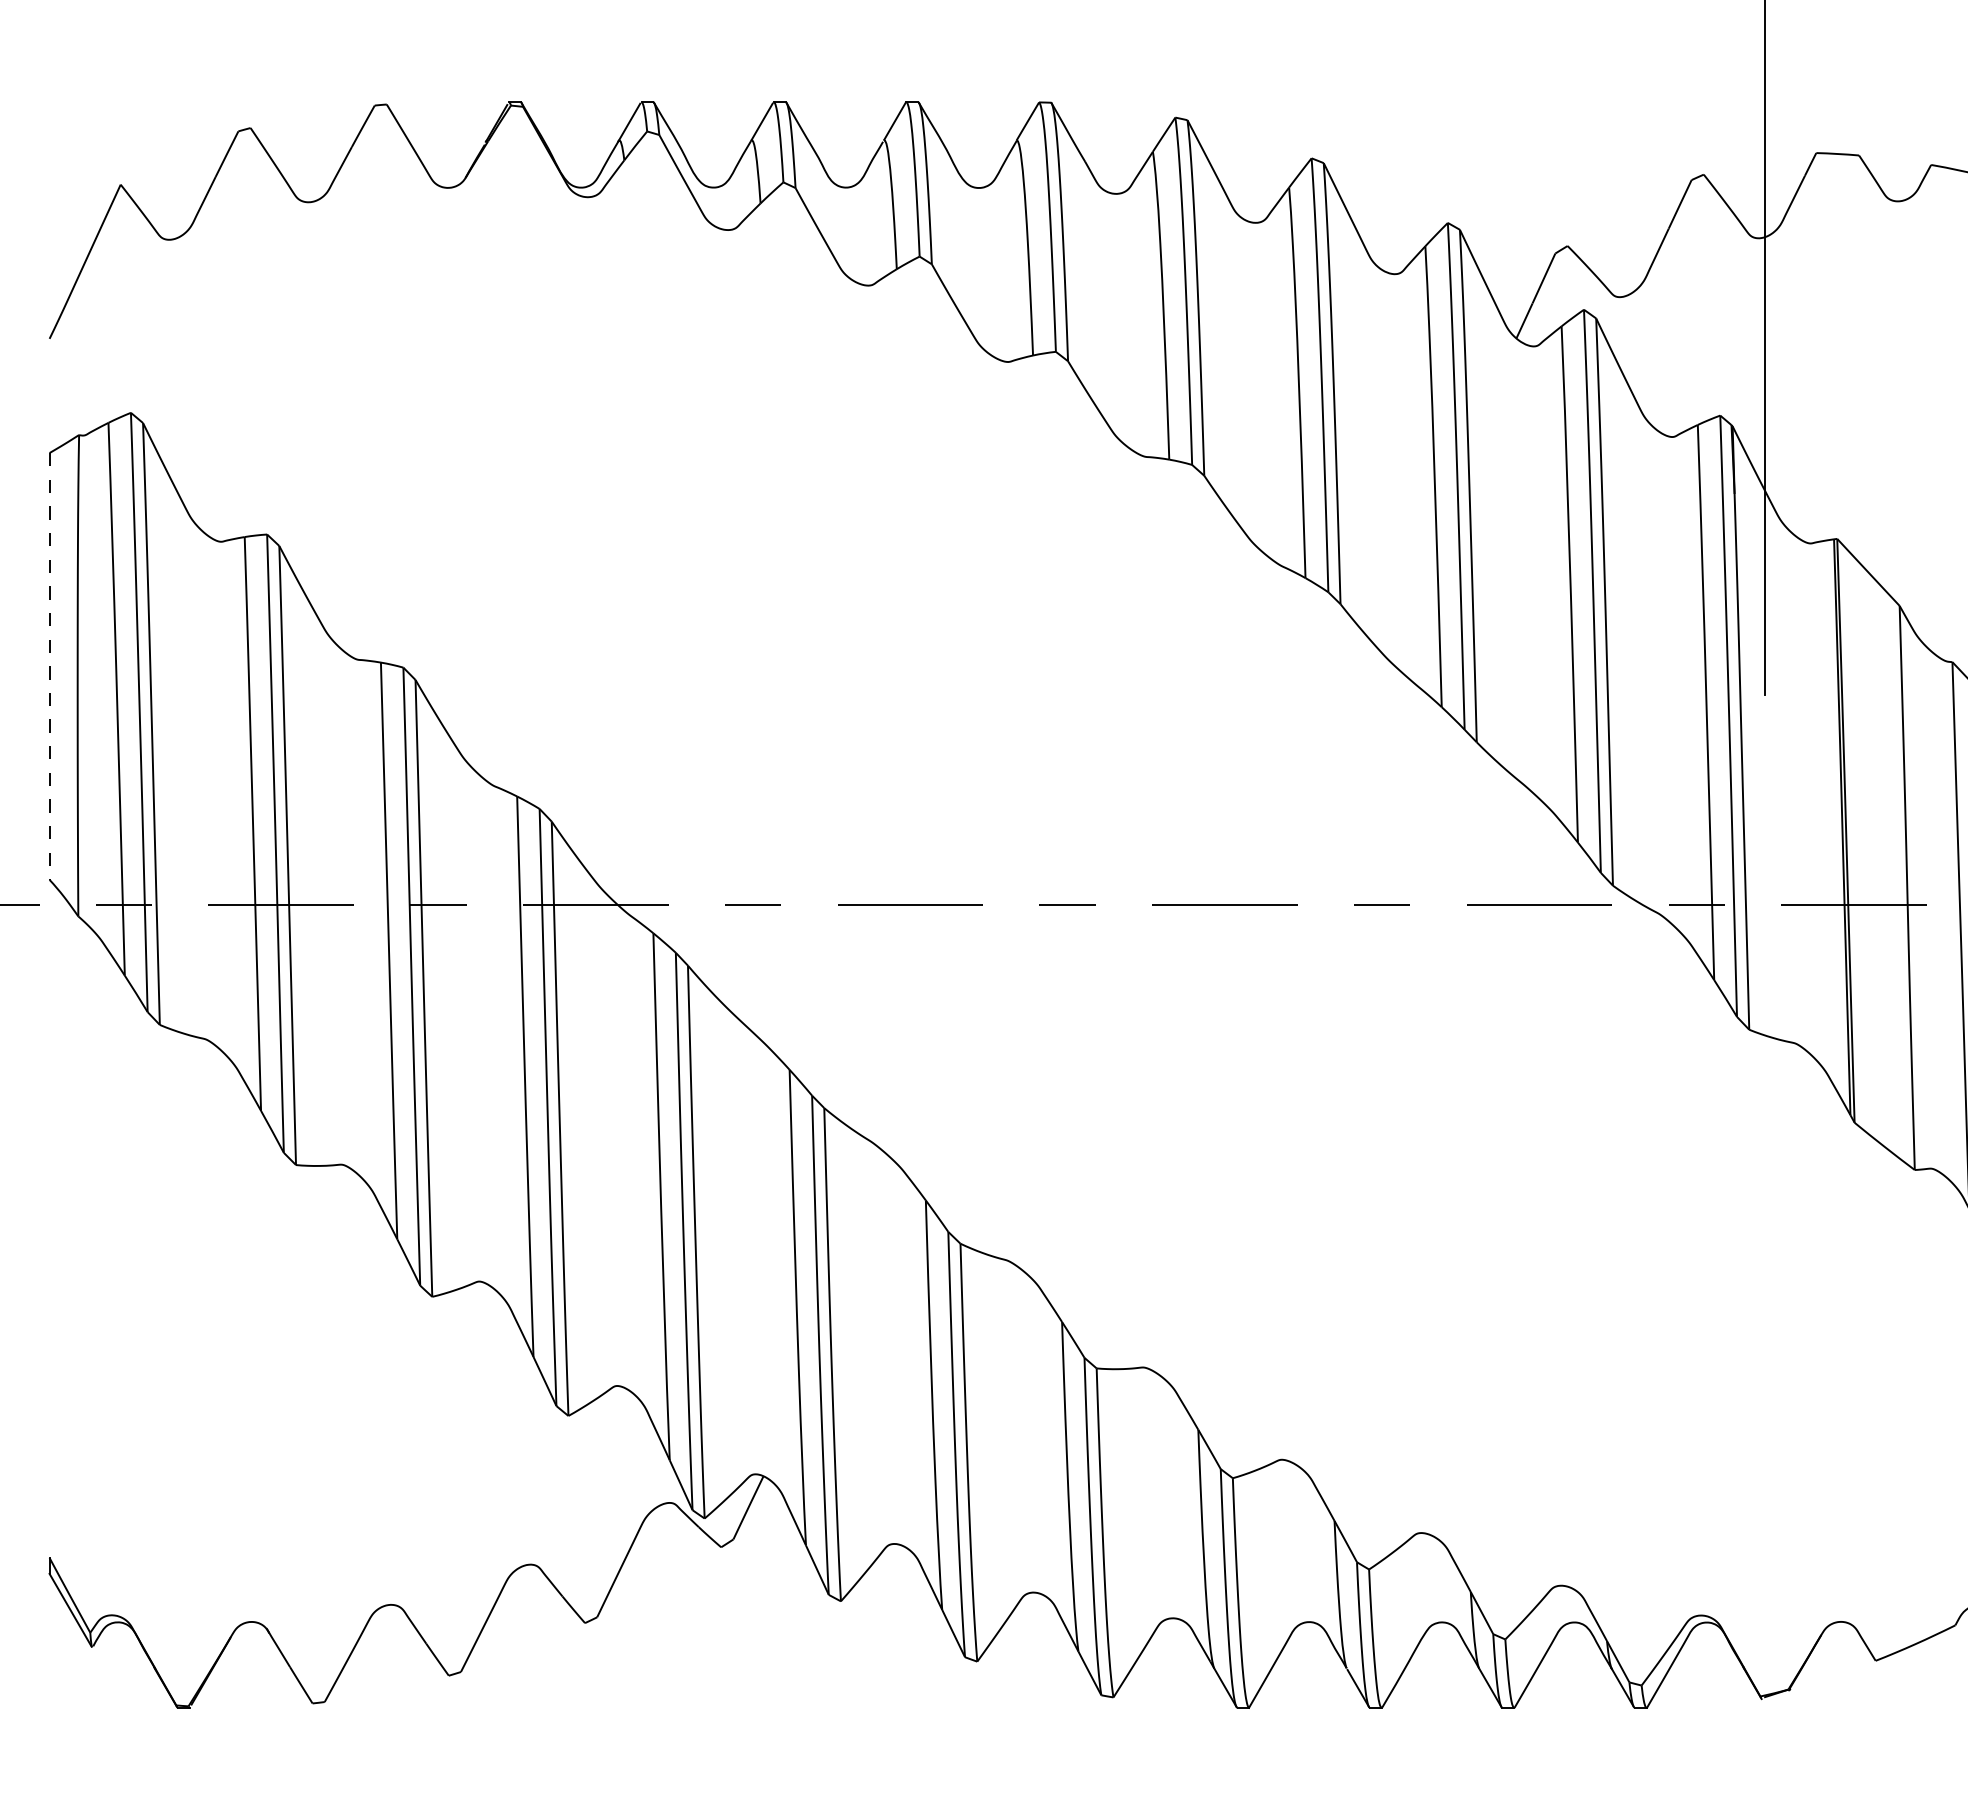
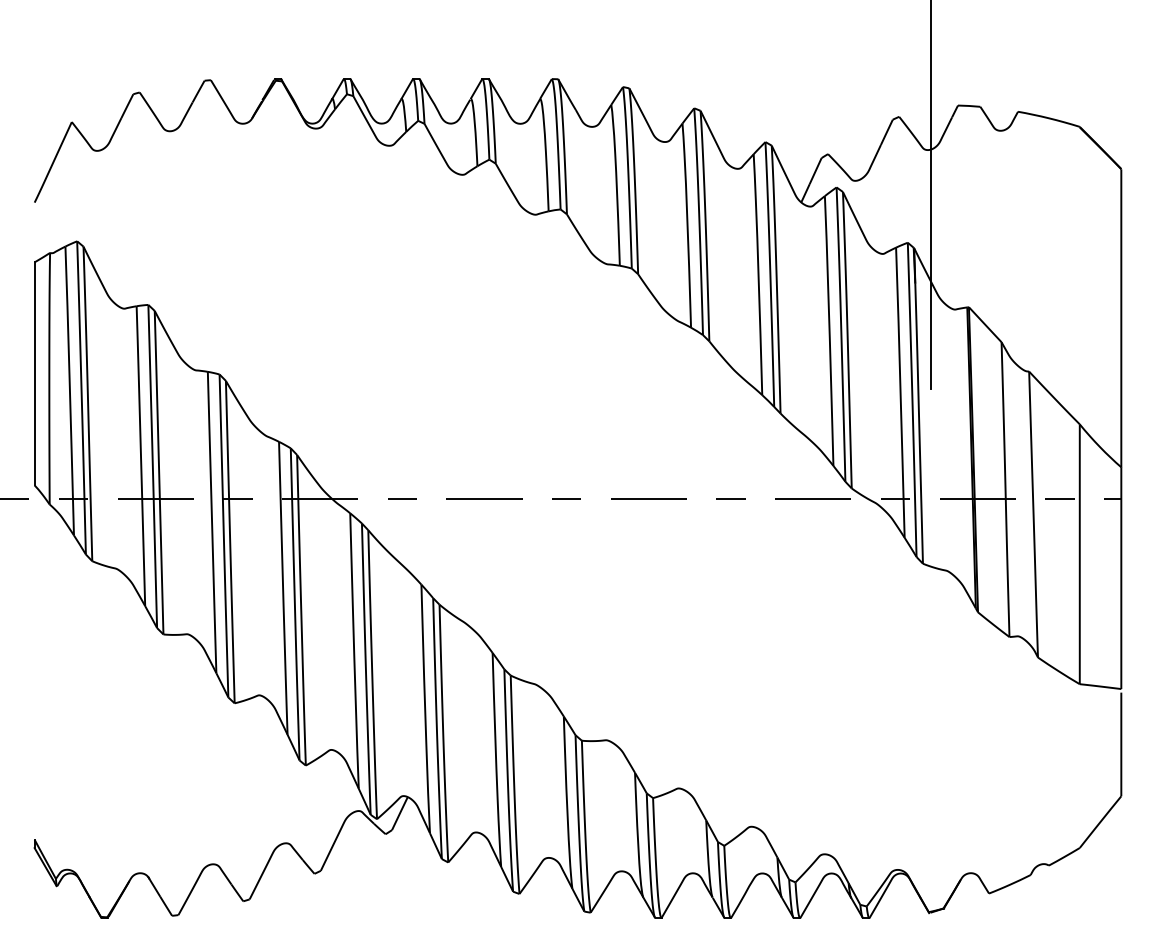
line: (49, 665) -> (34, 373), dashed -> solid

